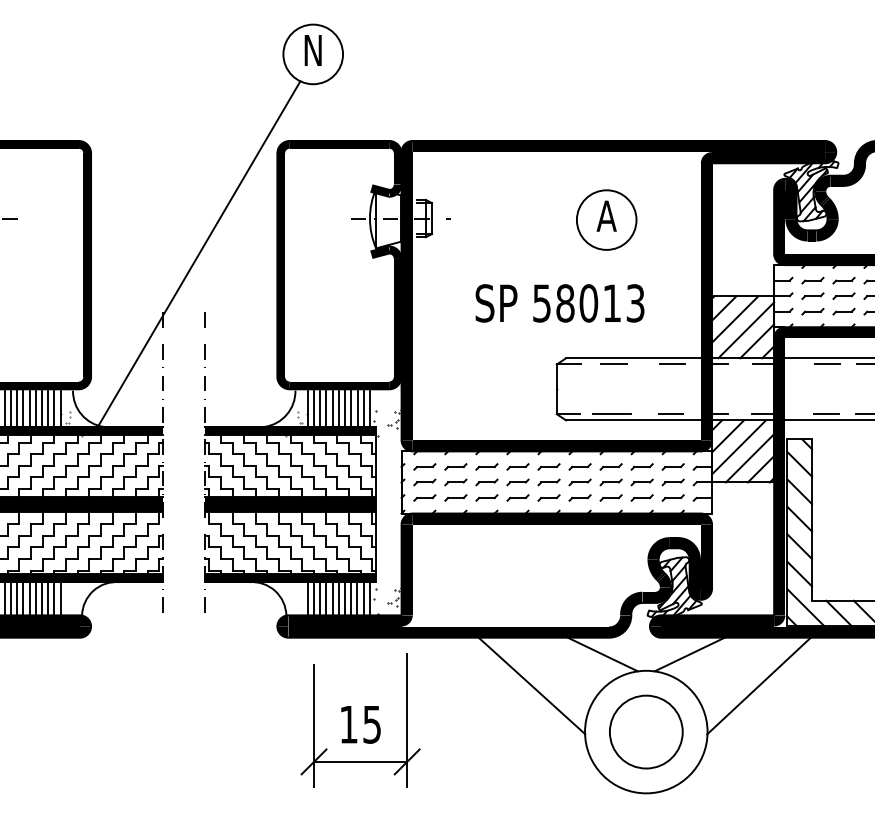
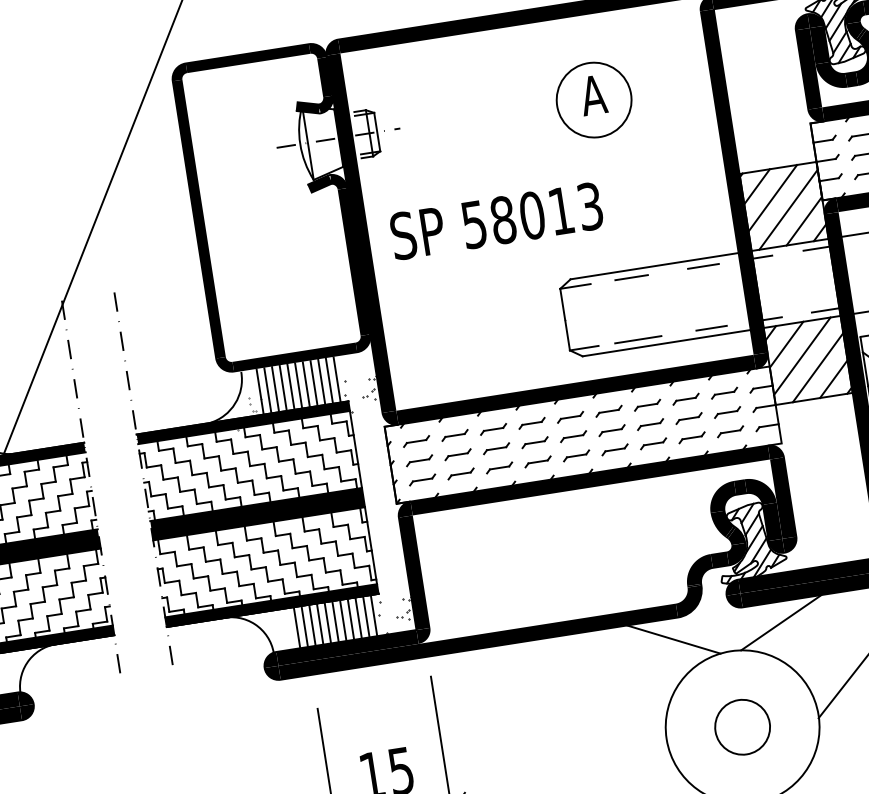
text: (559, 303) -> (495, 221), moved
line: (531, 685) -> (591, 691), removed
circle: (645, 731) -> (741, 726), size x0.6

